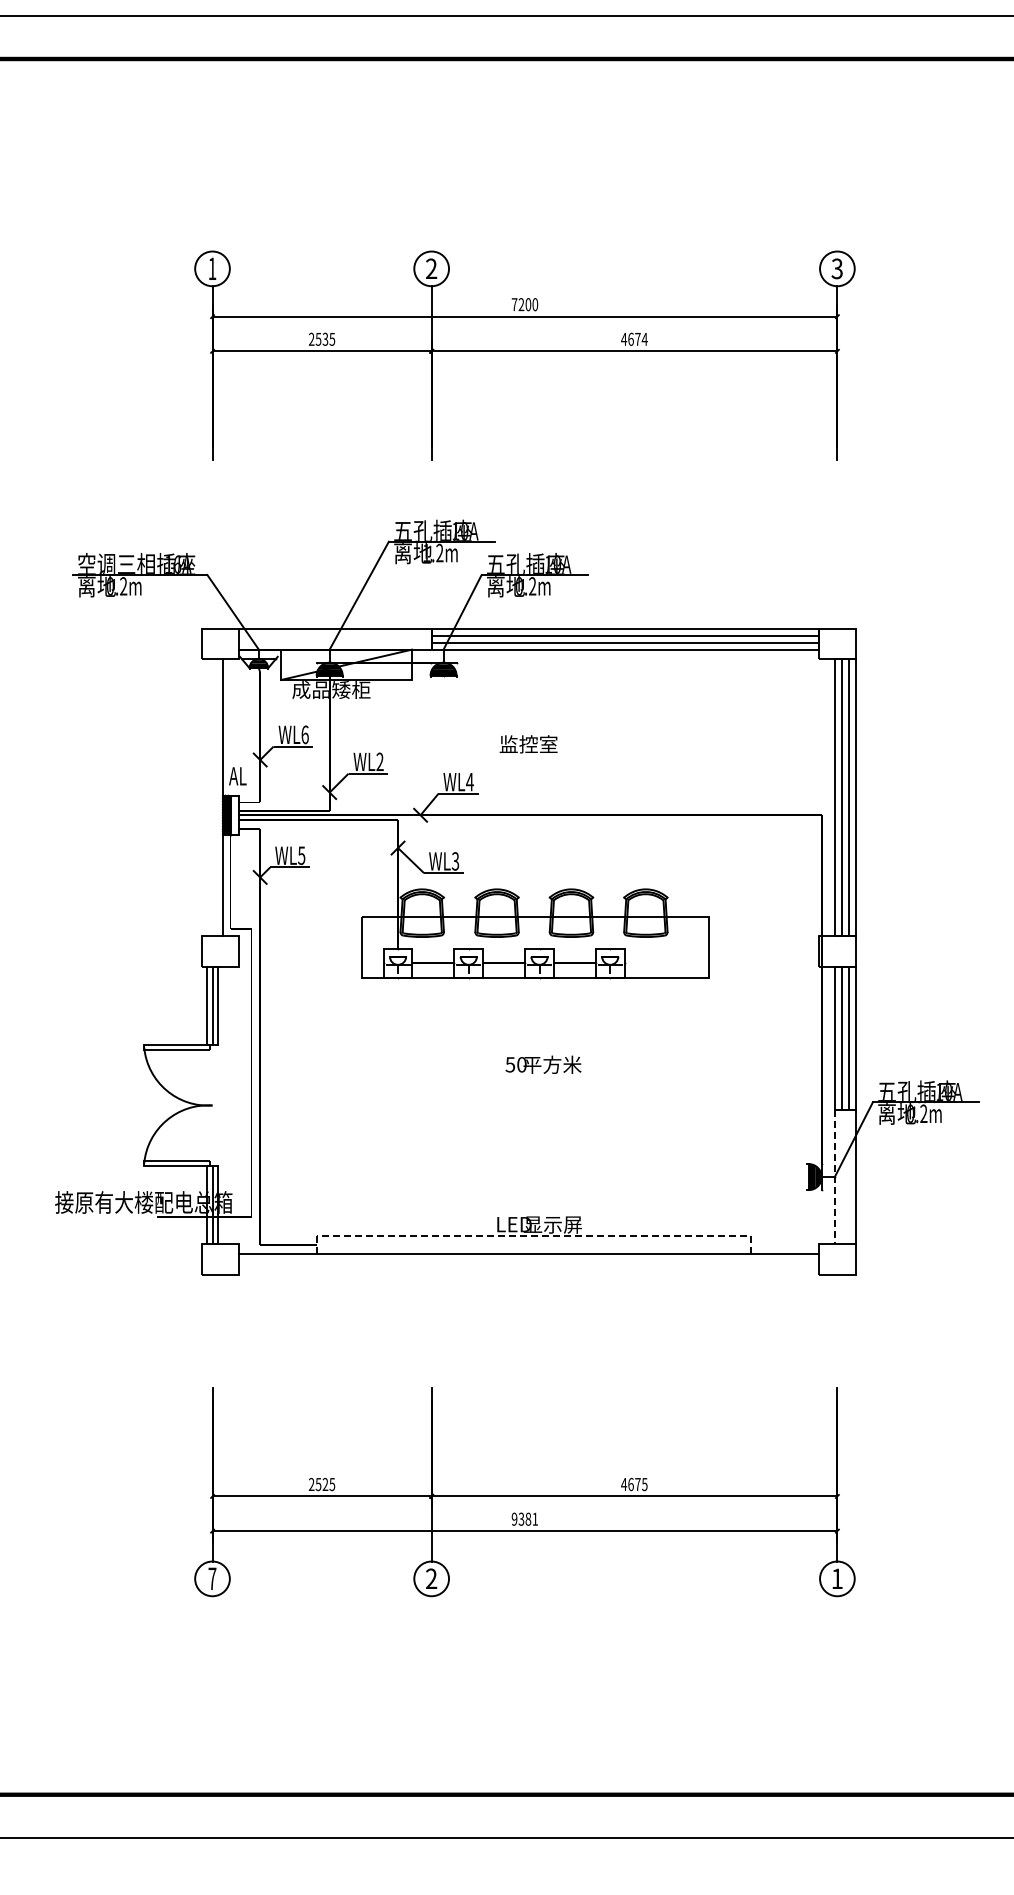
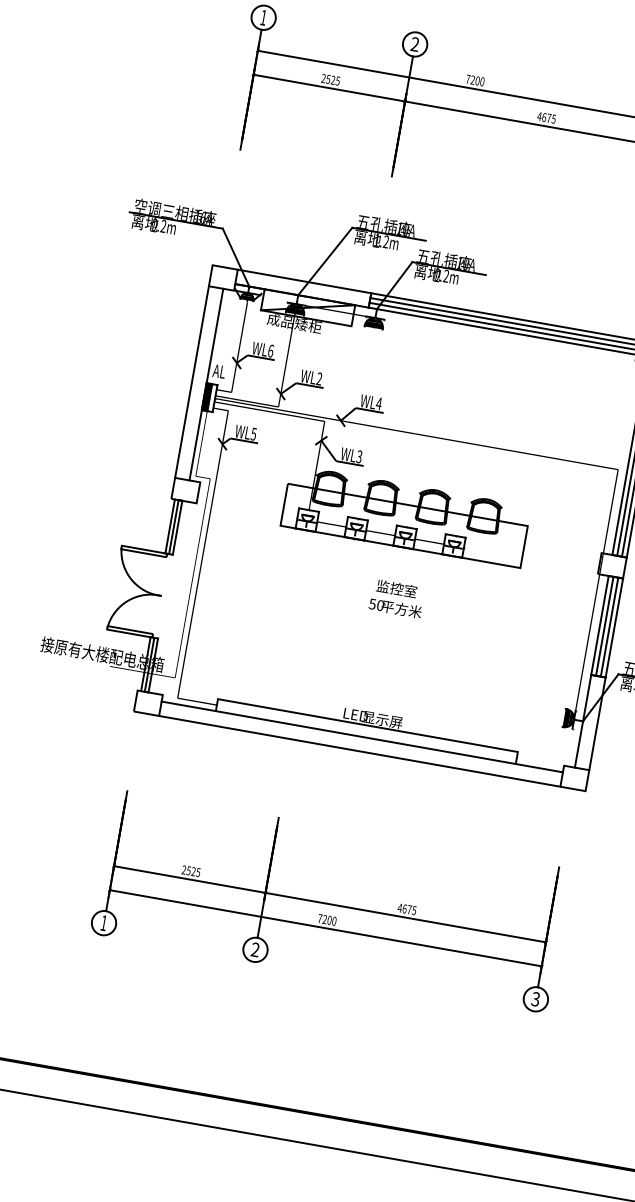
text: (325, 339) -> (333, 80), 2535 -> 2525
text: (644, 339) -> (553, 119), 4674 -> 4675
text: (528, 744) -> (396, 588), moved
line: (202, 797) -> (192, 381), added
line: (834, 1177) -> (582, 721), dashed -> solid
line: (533, 1236) -> (367, 725), dashed -> solid
line: (528, 1274) -> (359, 751), added
text: (524, 1518) -> (327, 919), 9381 -> 7200
text: (212, 1578) -> (104, 922), 7 -> 1
text: (836, 1578) -> (535, 998), 1 -> 3

